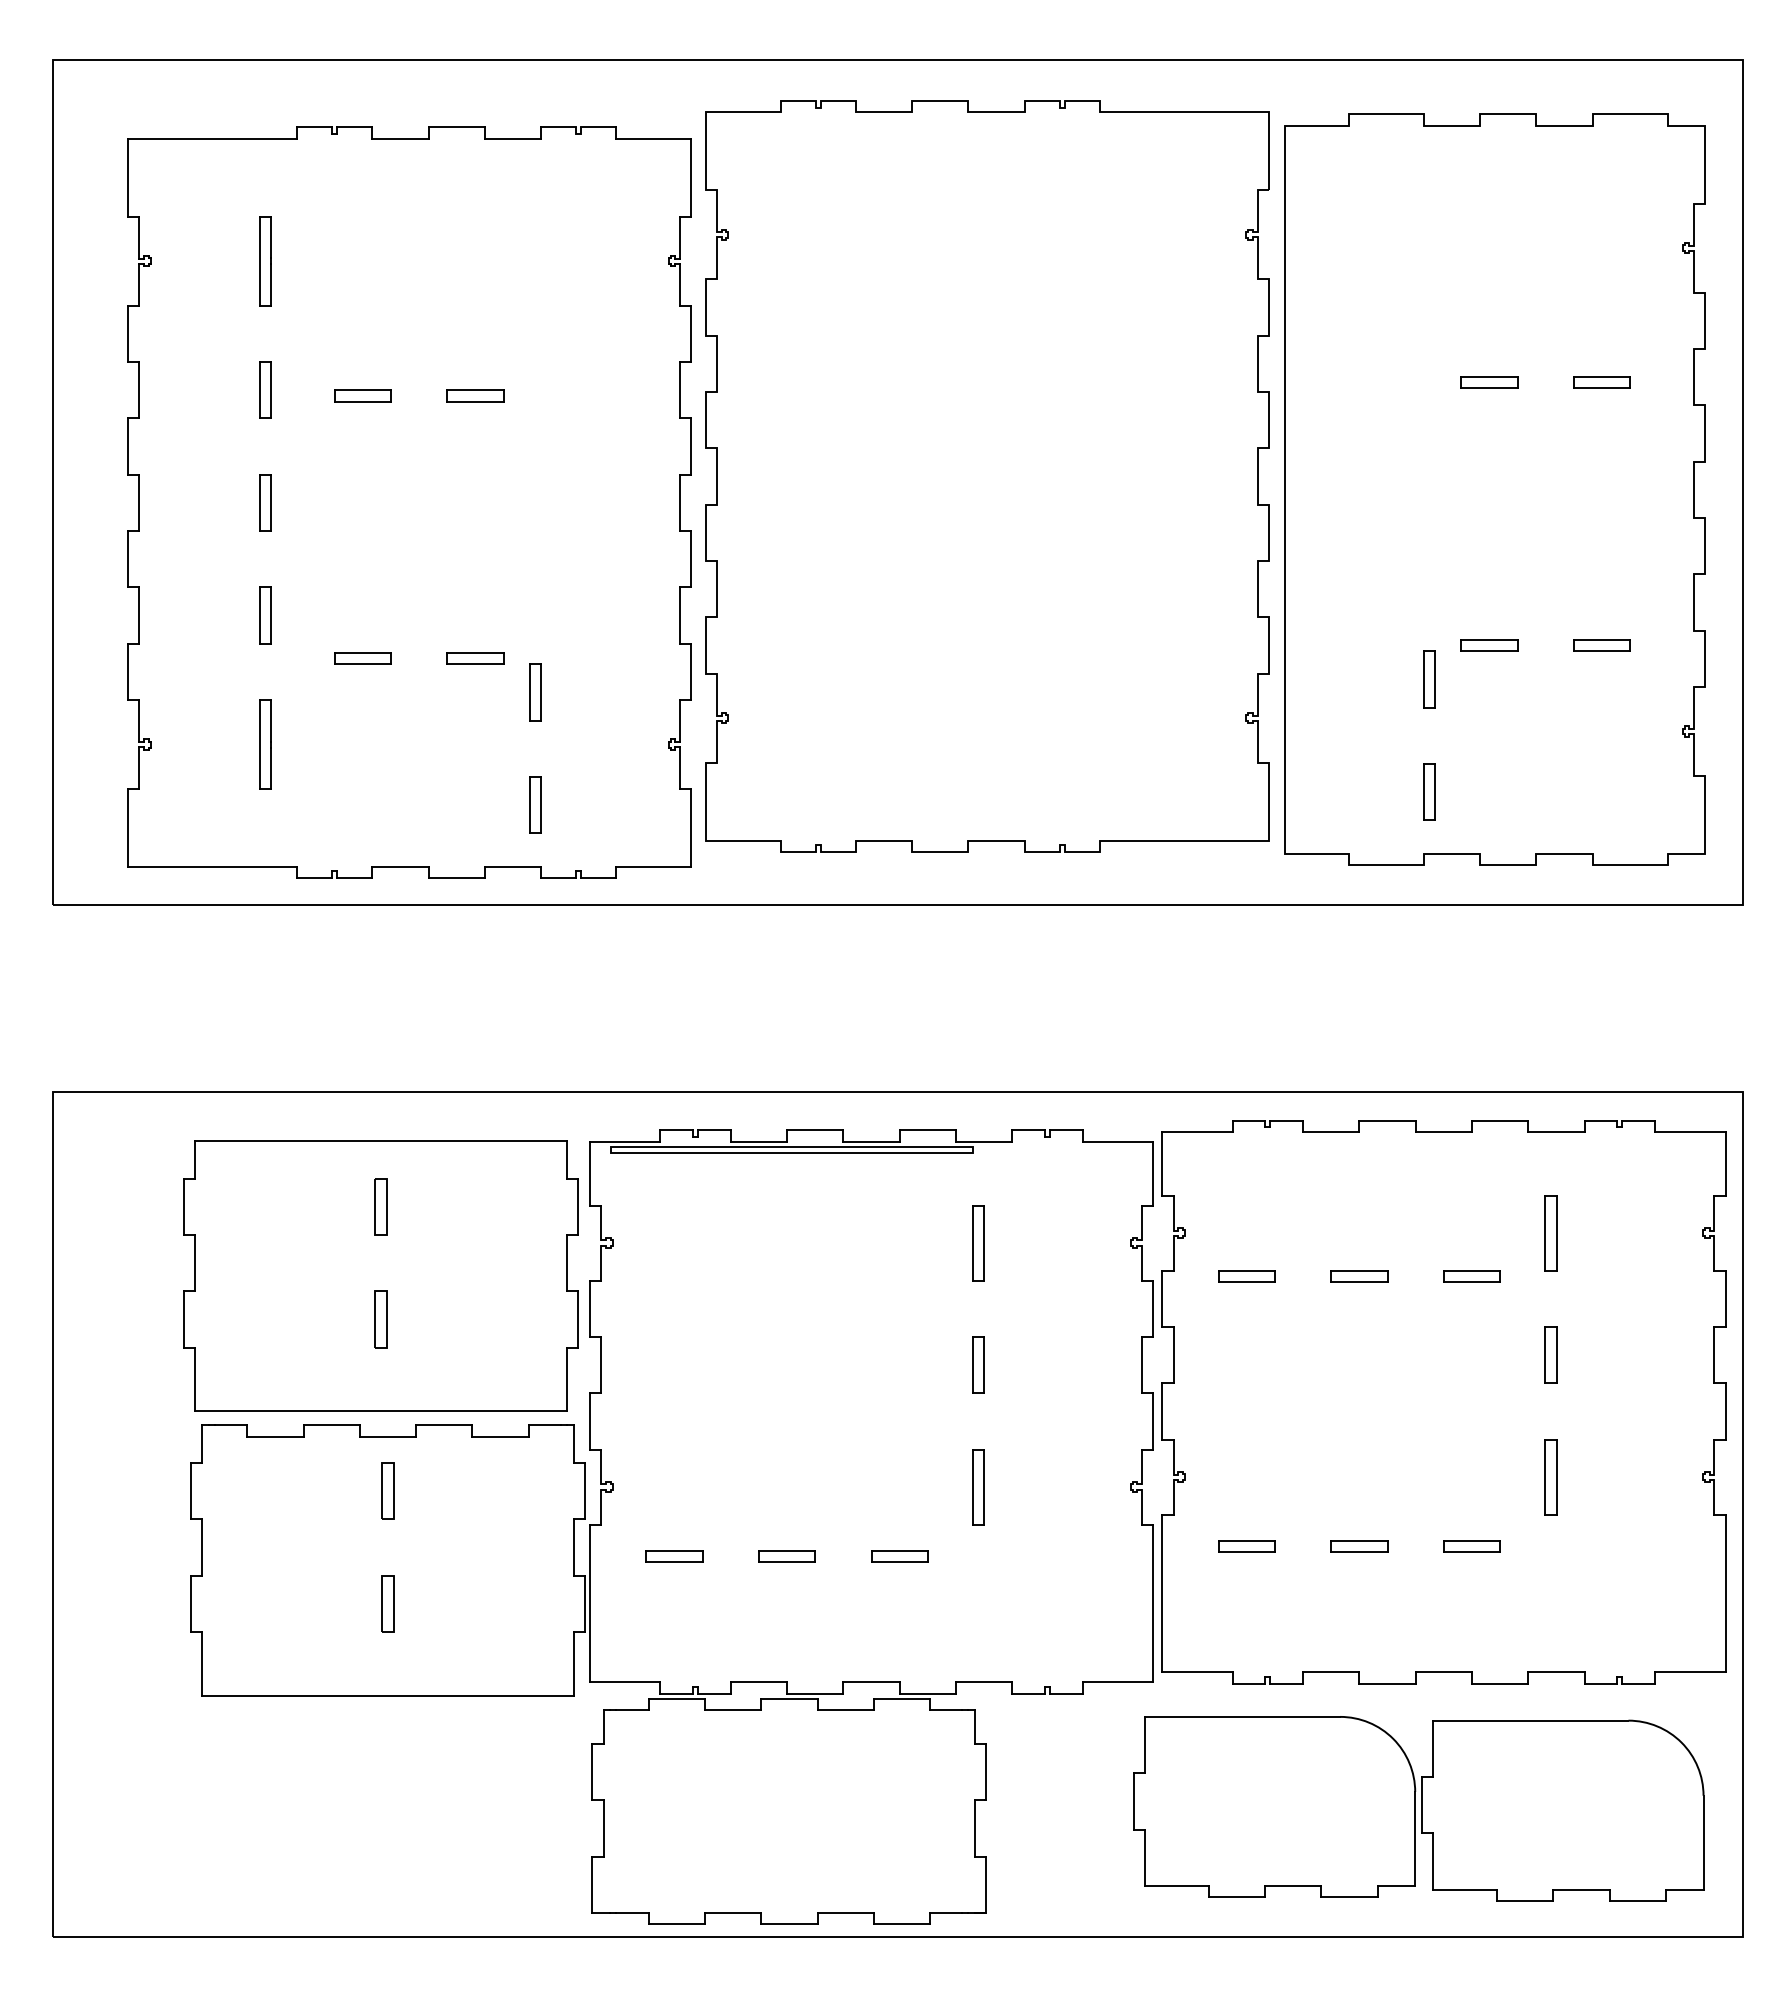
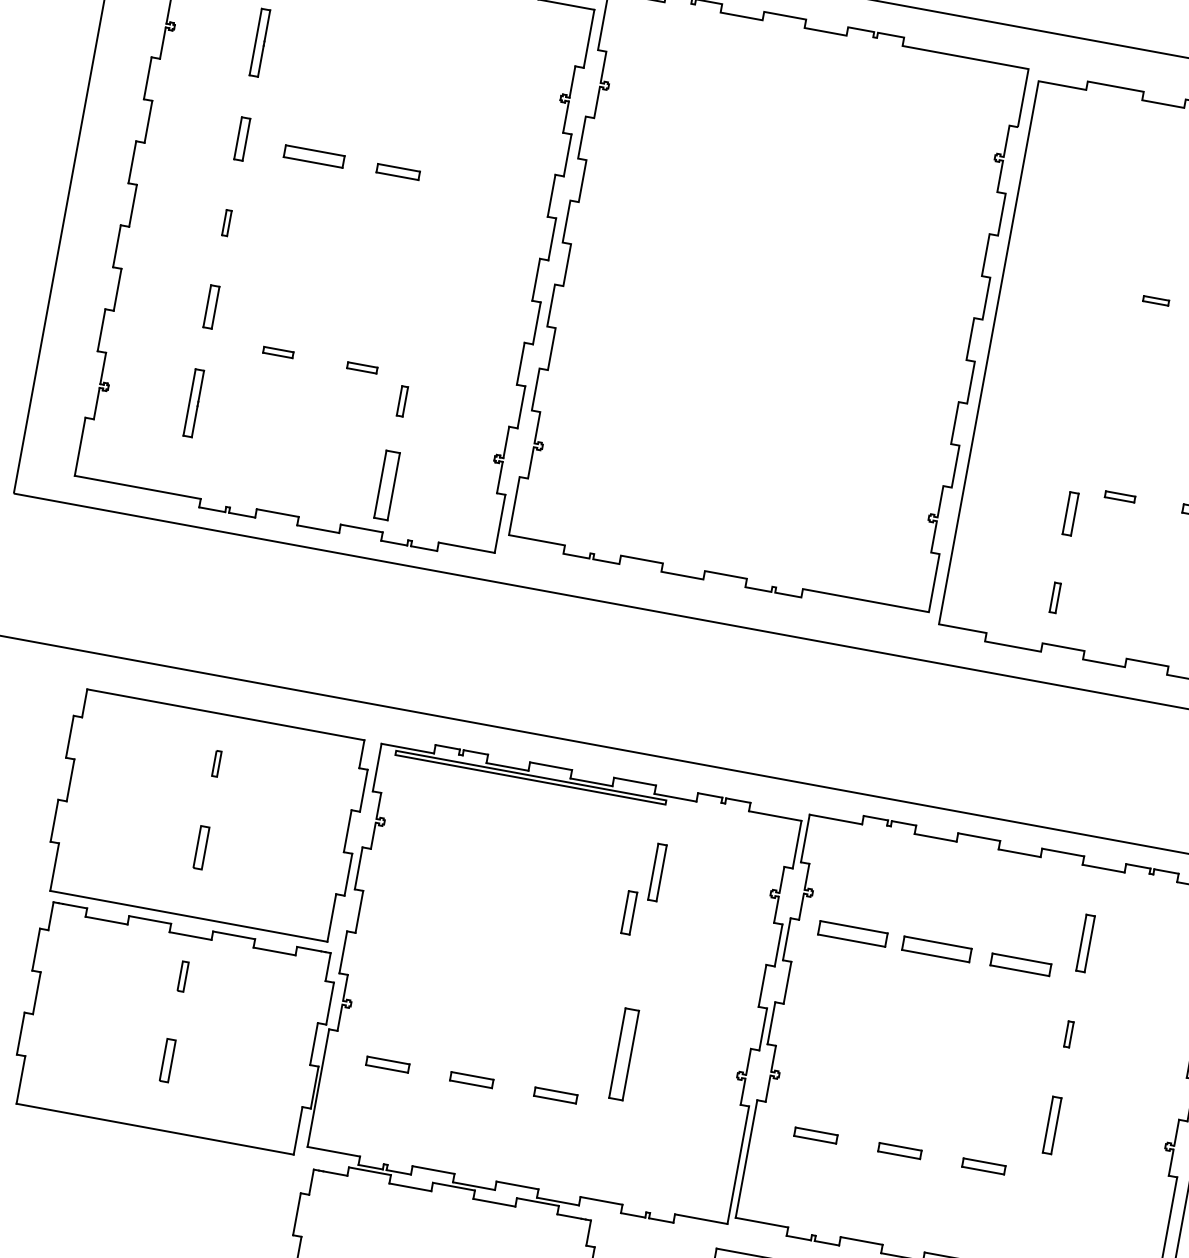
part: (1489, 382) -> (1156, 300), size x0.6
part: (362, 395) -> (314, 156), size x1.4
part: (265, 502) -> (227, 222), size x0.6
part: (1489, 645) -> (1120, 496), size x0.7
part: (362, 658) -> (278, 352), size x0.7
part: (475, 658) -> (362, 367), size x0.7
part: (535, 692) -> (402, 401), size x0.7
part: (1429, 791) -> (1055, 597), size x0.7
part: (535, 804) -> (387, 484), size x1.6
part: (380, 1206) -> (216, 763), size x0.6
part: (1246, 1276) -> (852, 934), size x1.6
part: (1359, 1276) -> (936, 949), size x1.6
part: (1471, 1276) -> (1020, 964), size x1.4
part: (1550, 1354) -> (1068, 1033), size x0.6
part: (978, 1364) -> (629, 912), moved
part: (978, 1487) -> (623, 1054), size x1.6
part: (387, 1490) -> (182, 976), size x0.7

